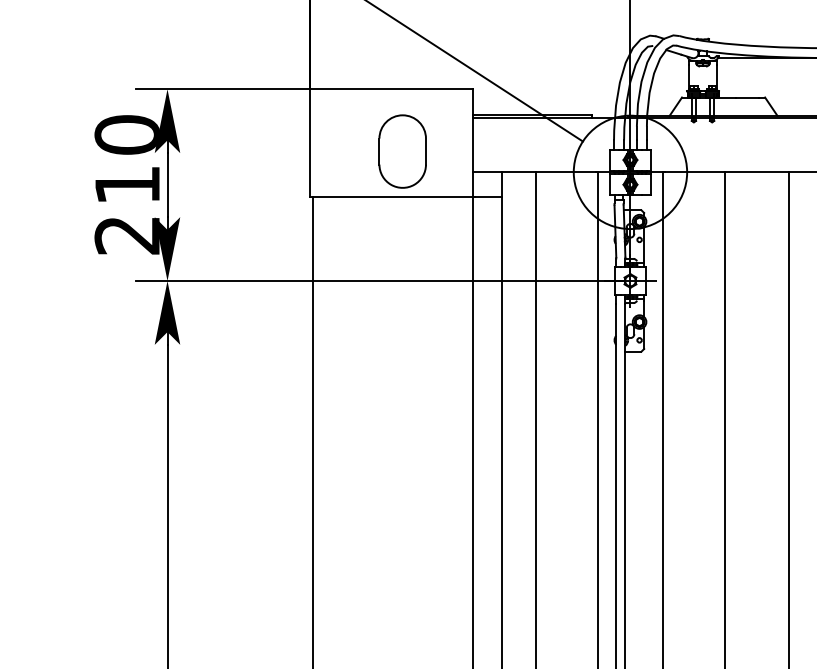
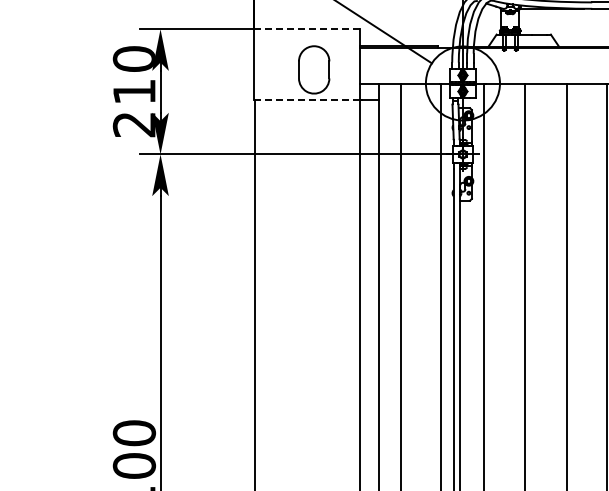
line: (390, 89) -> (306, 29), solid -> dashed
line: (390, 196) -> (306, 99), solid -> dashed

